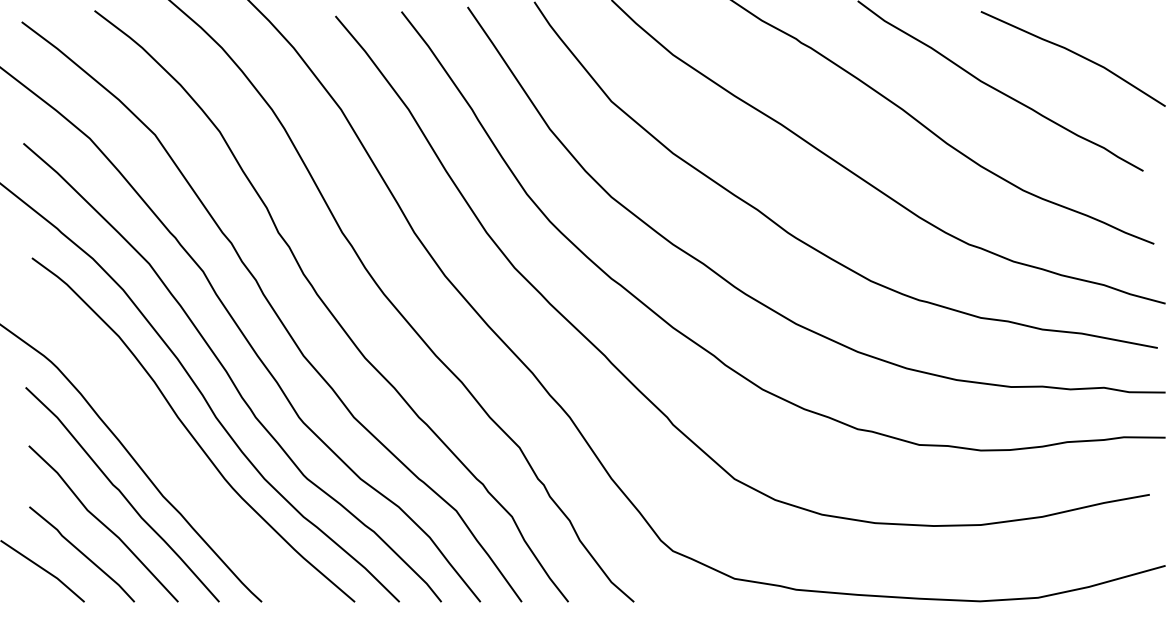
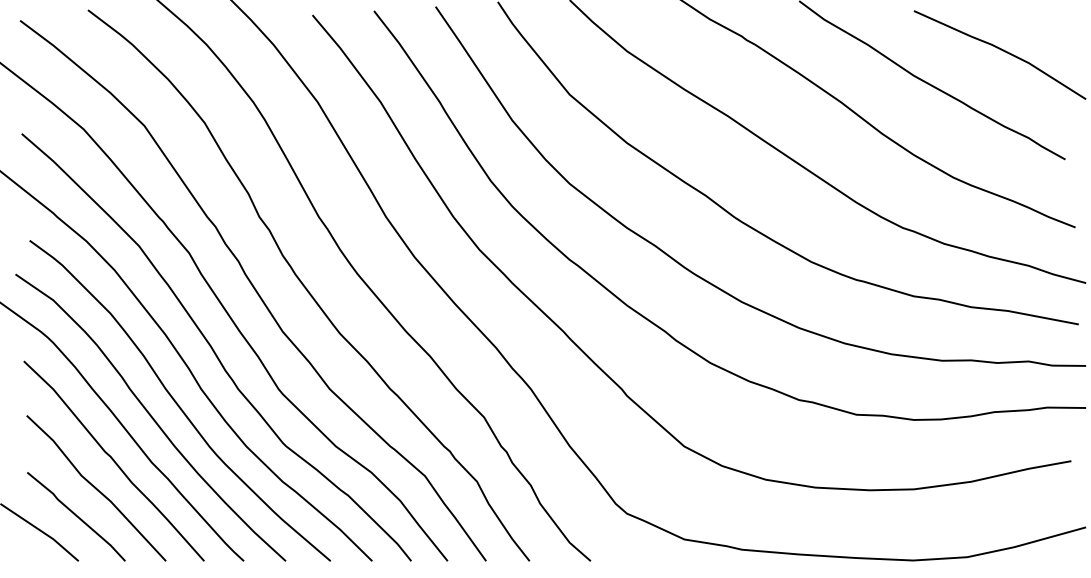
curve: (161, 447) -> (150, 417), added

